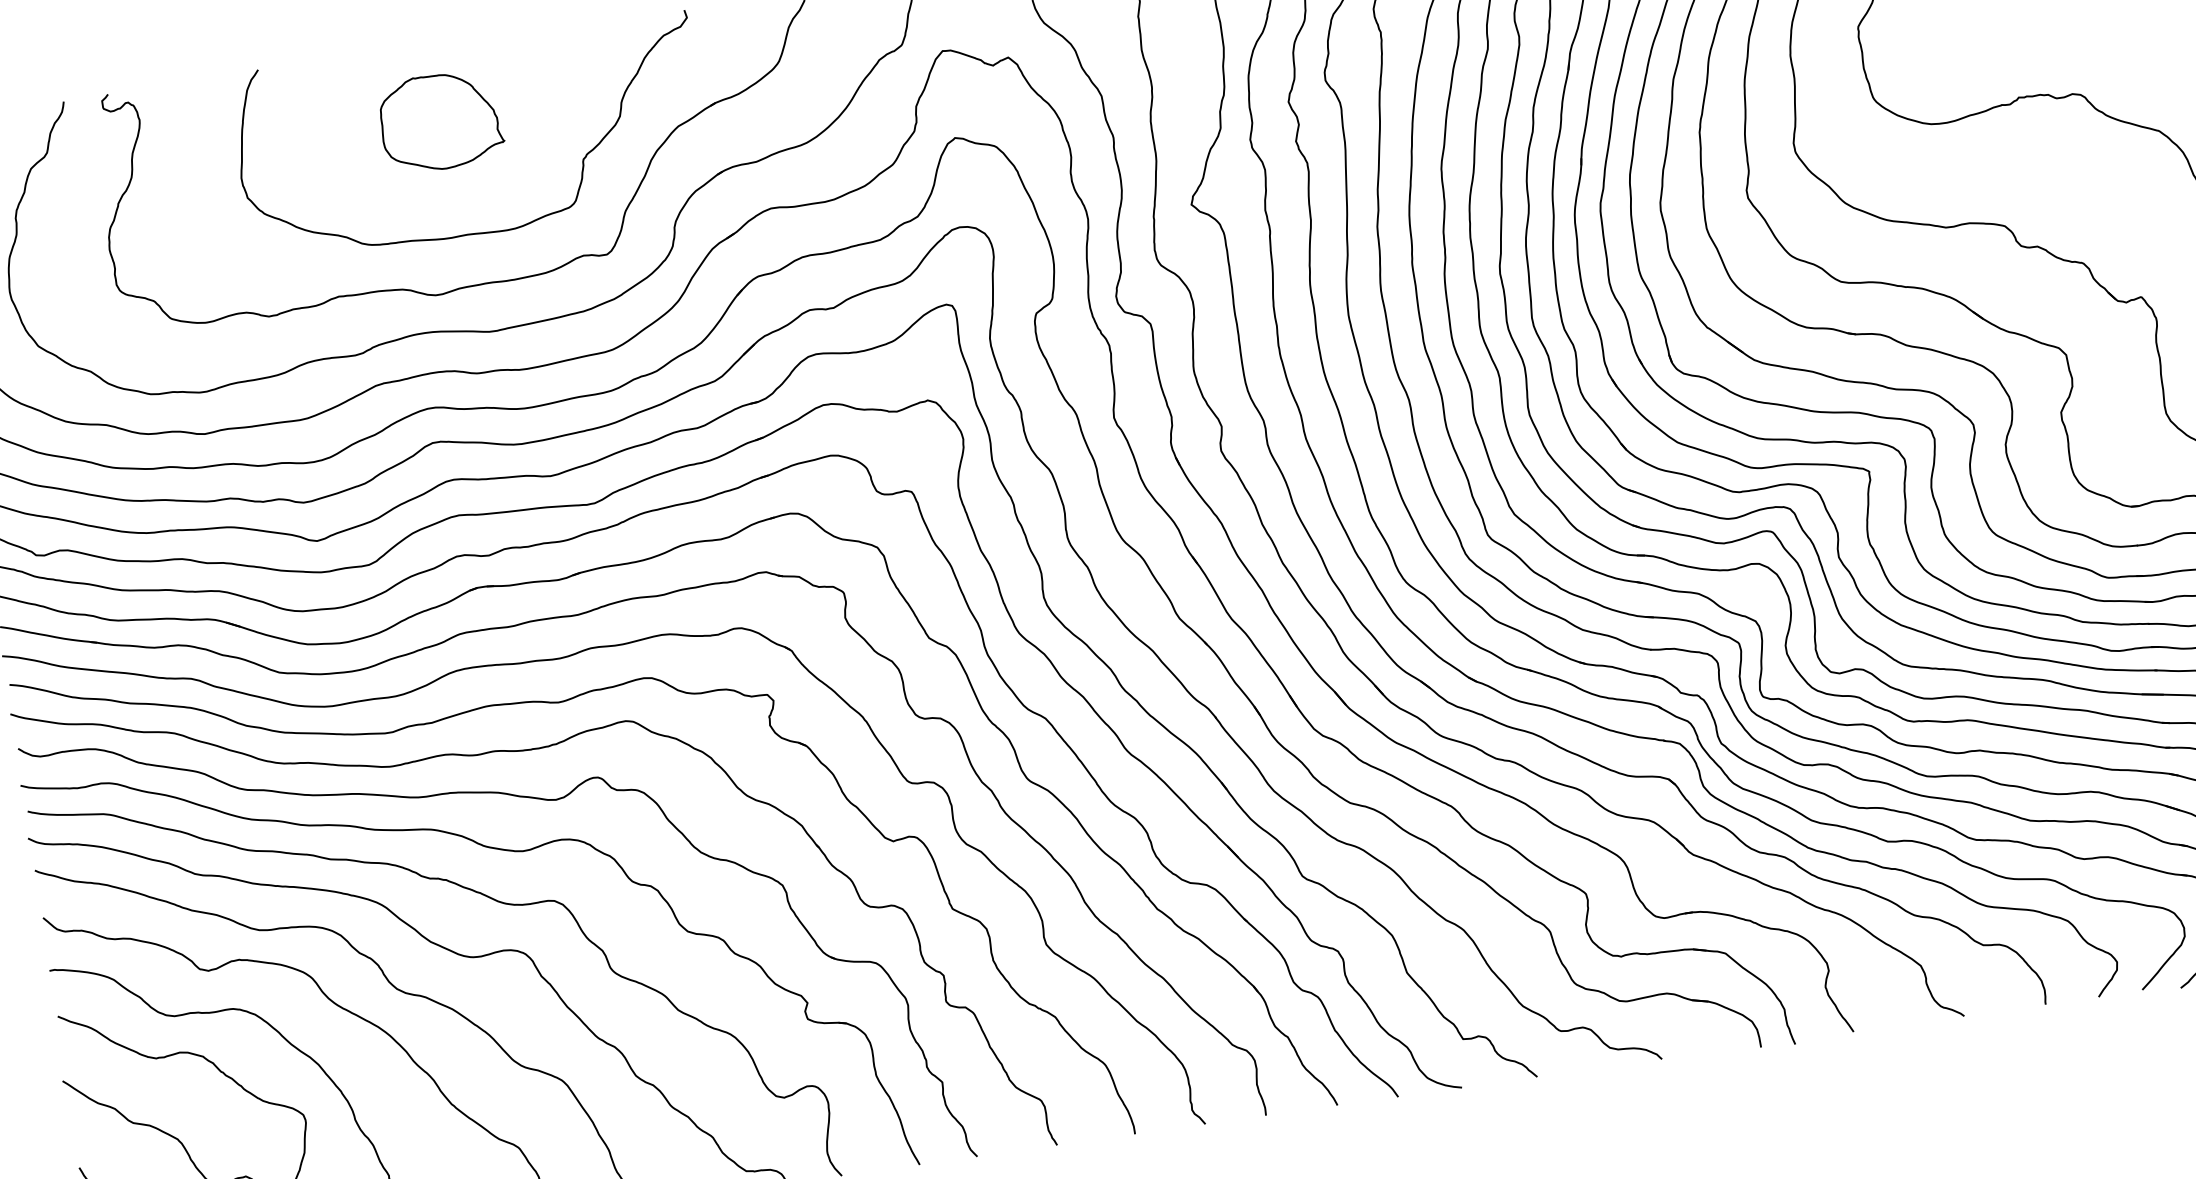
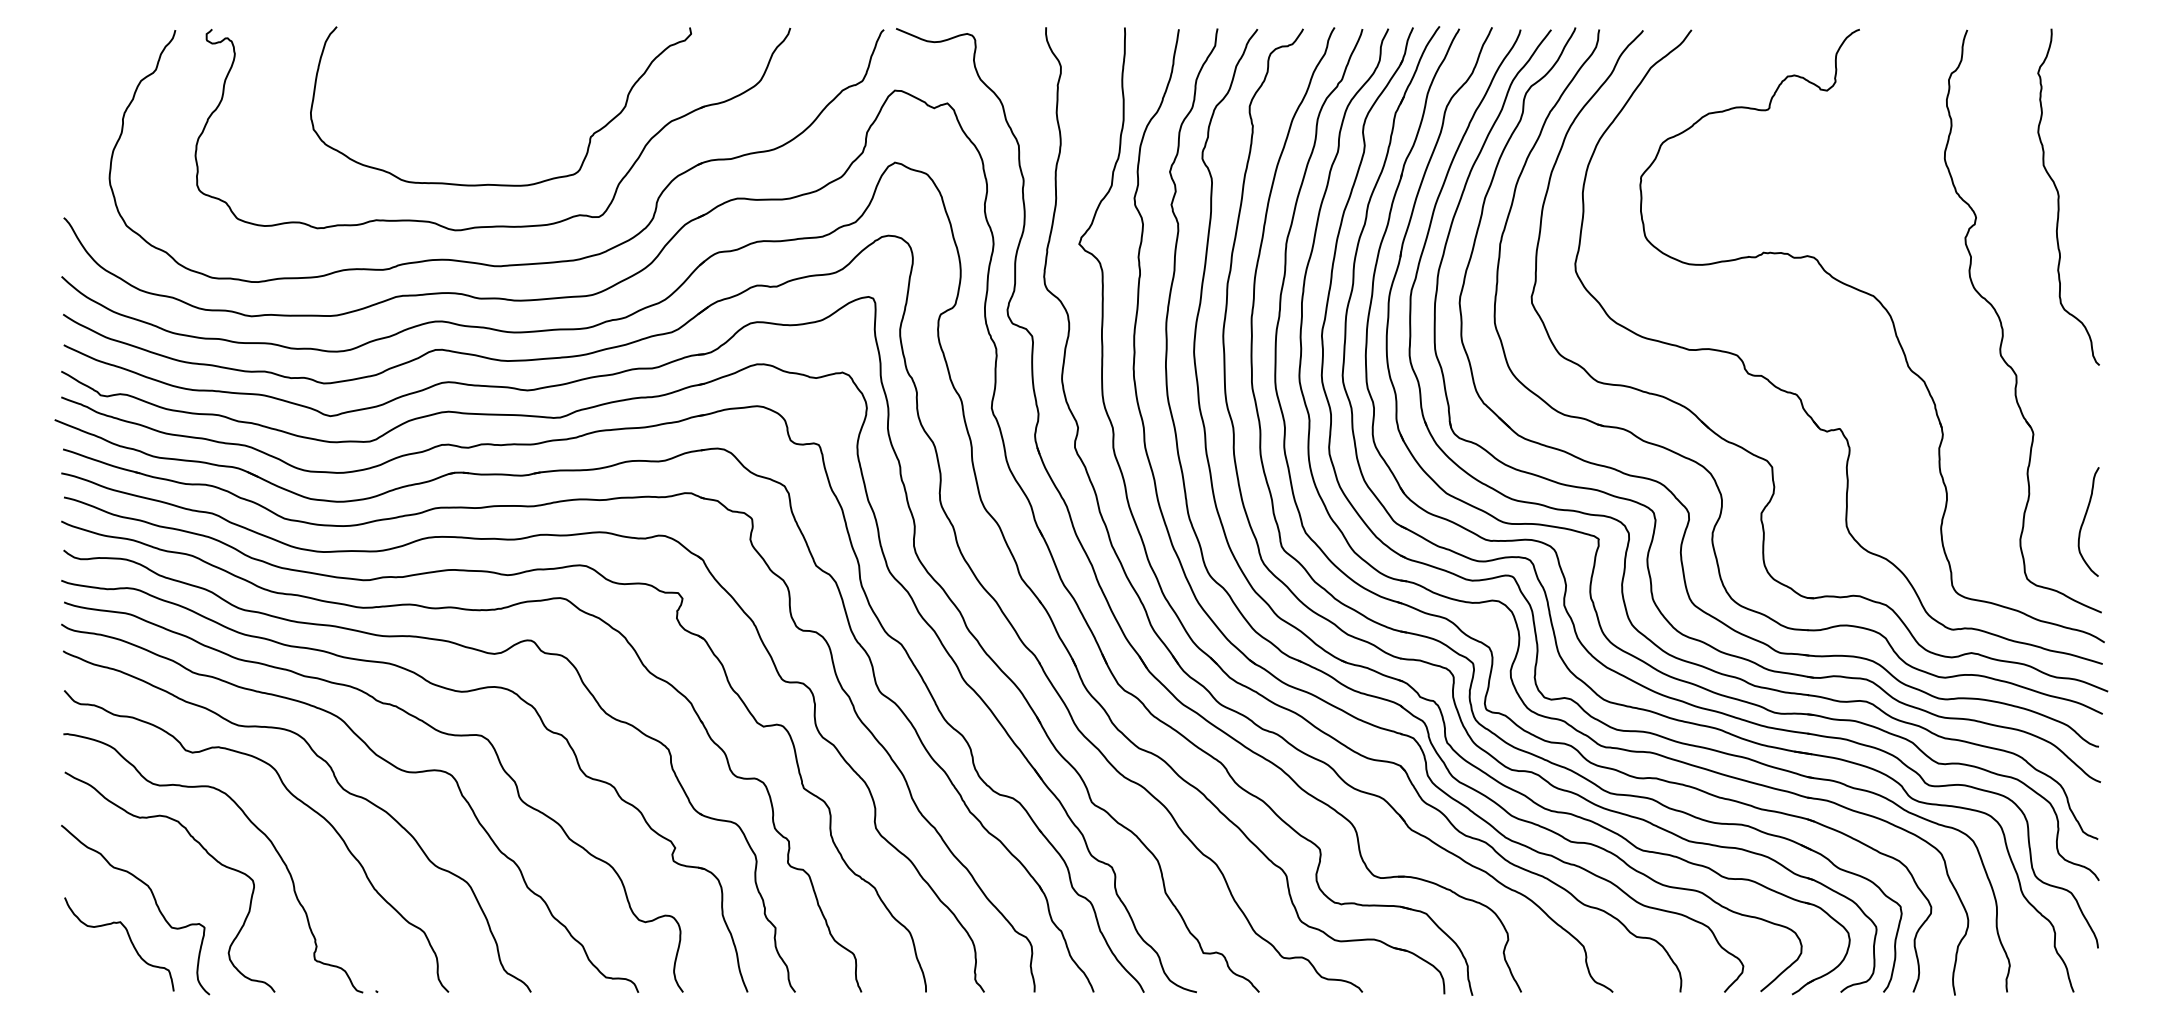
part: (440, 121) -> (479, 89), removed

